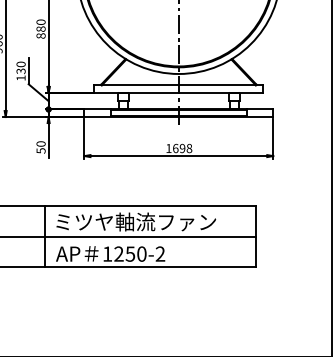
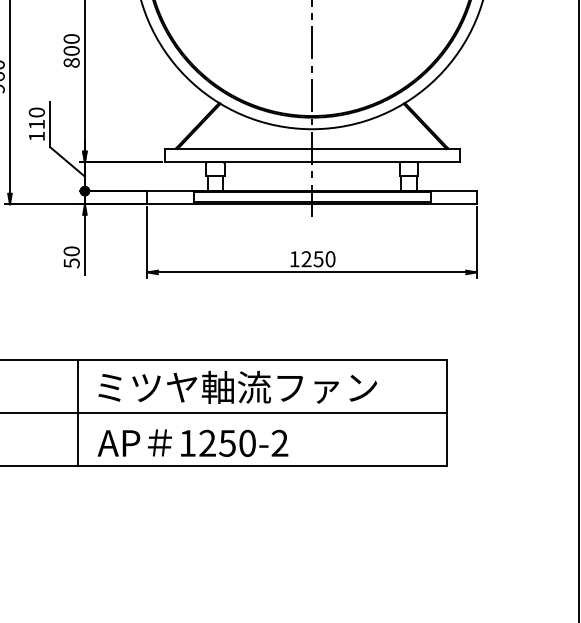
text: (41, 28) -> (72, 49), 880 -> 800
text: (20, 71) -> (35, 124), 130 -> 110
text: (182, 148) -> (318, 259), 1698 -> 1250

